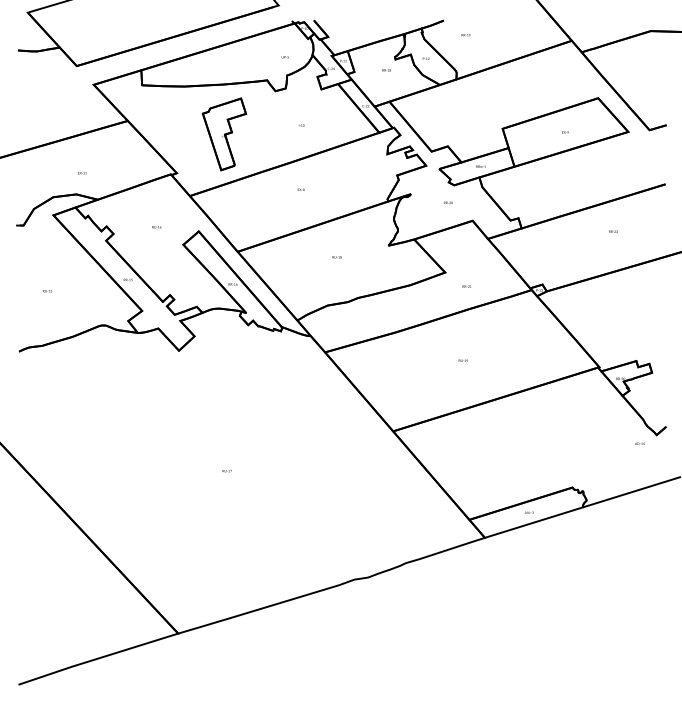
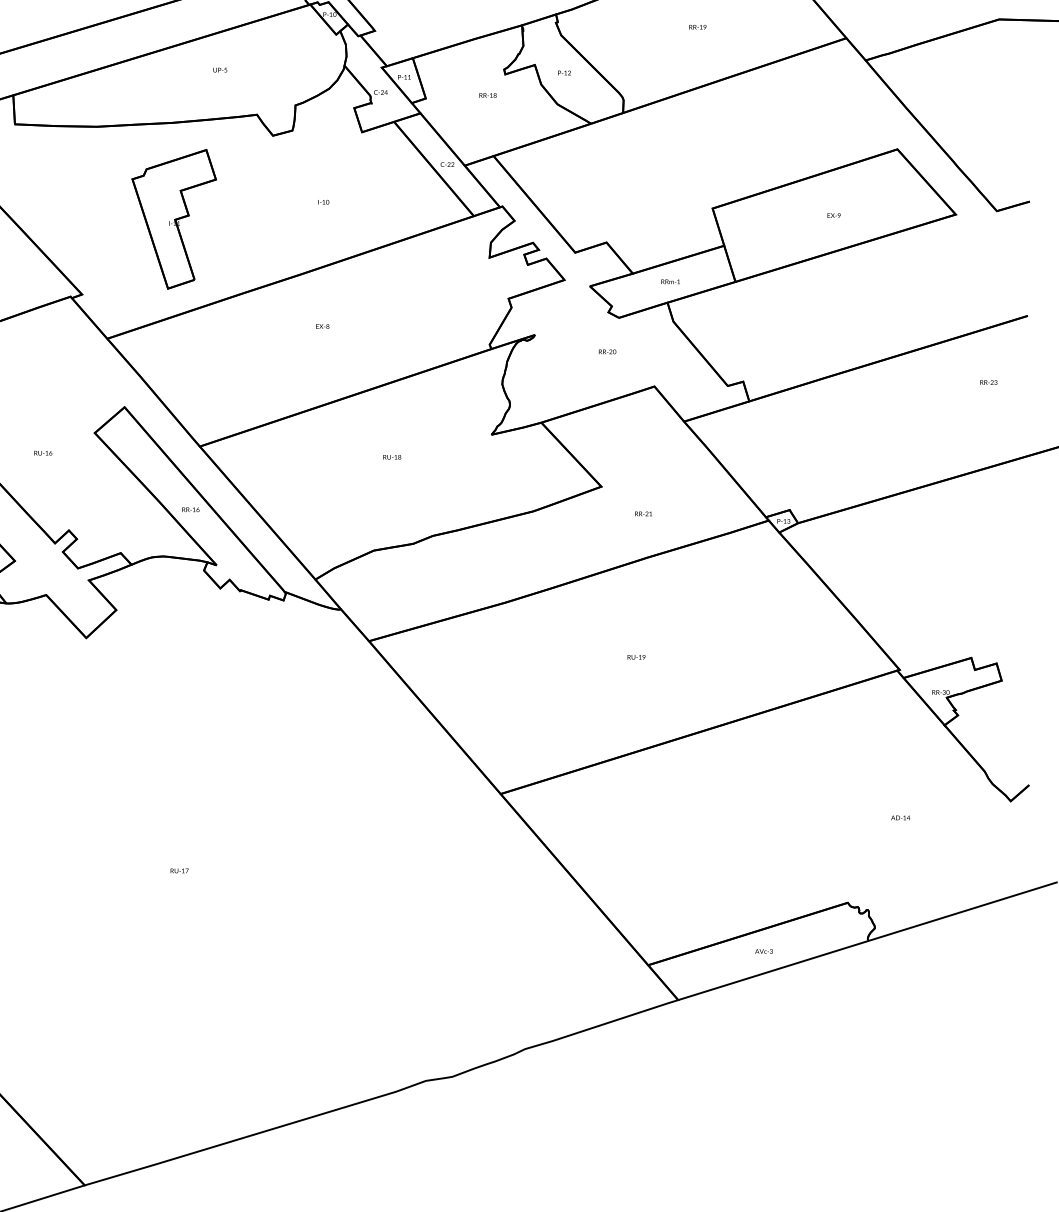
text: (465, 35) -> (696, 27), moved
text: (284, 57) -> (218, 70), moved
text: (156, 227) -> (42, 453), moved
text: (613, 231) -> (988, 382), moved
text: (639, 443) -> (899, 817), moved

